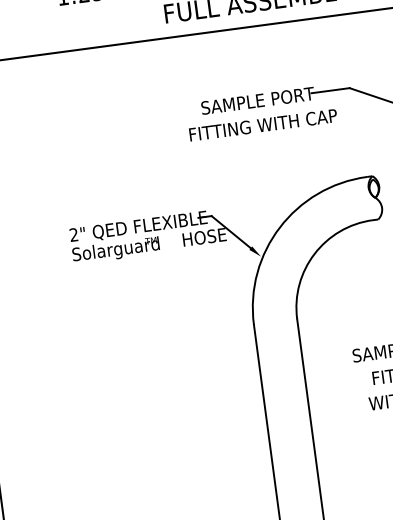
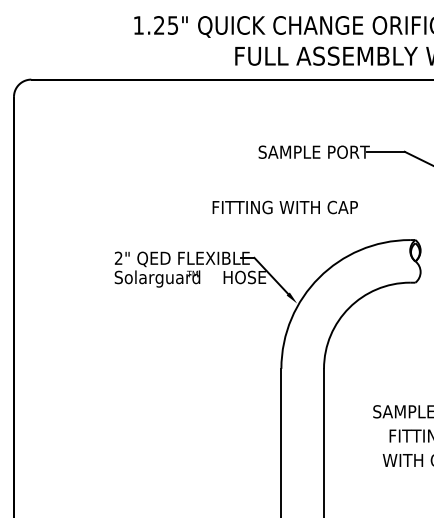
text: (262, 125) -> (284, 207), moved

